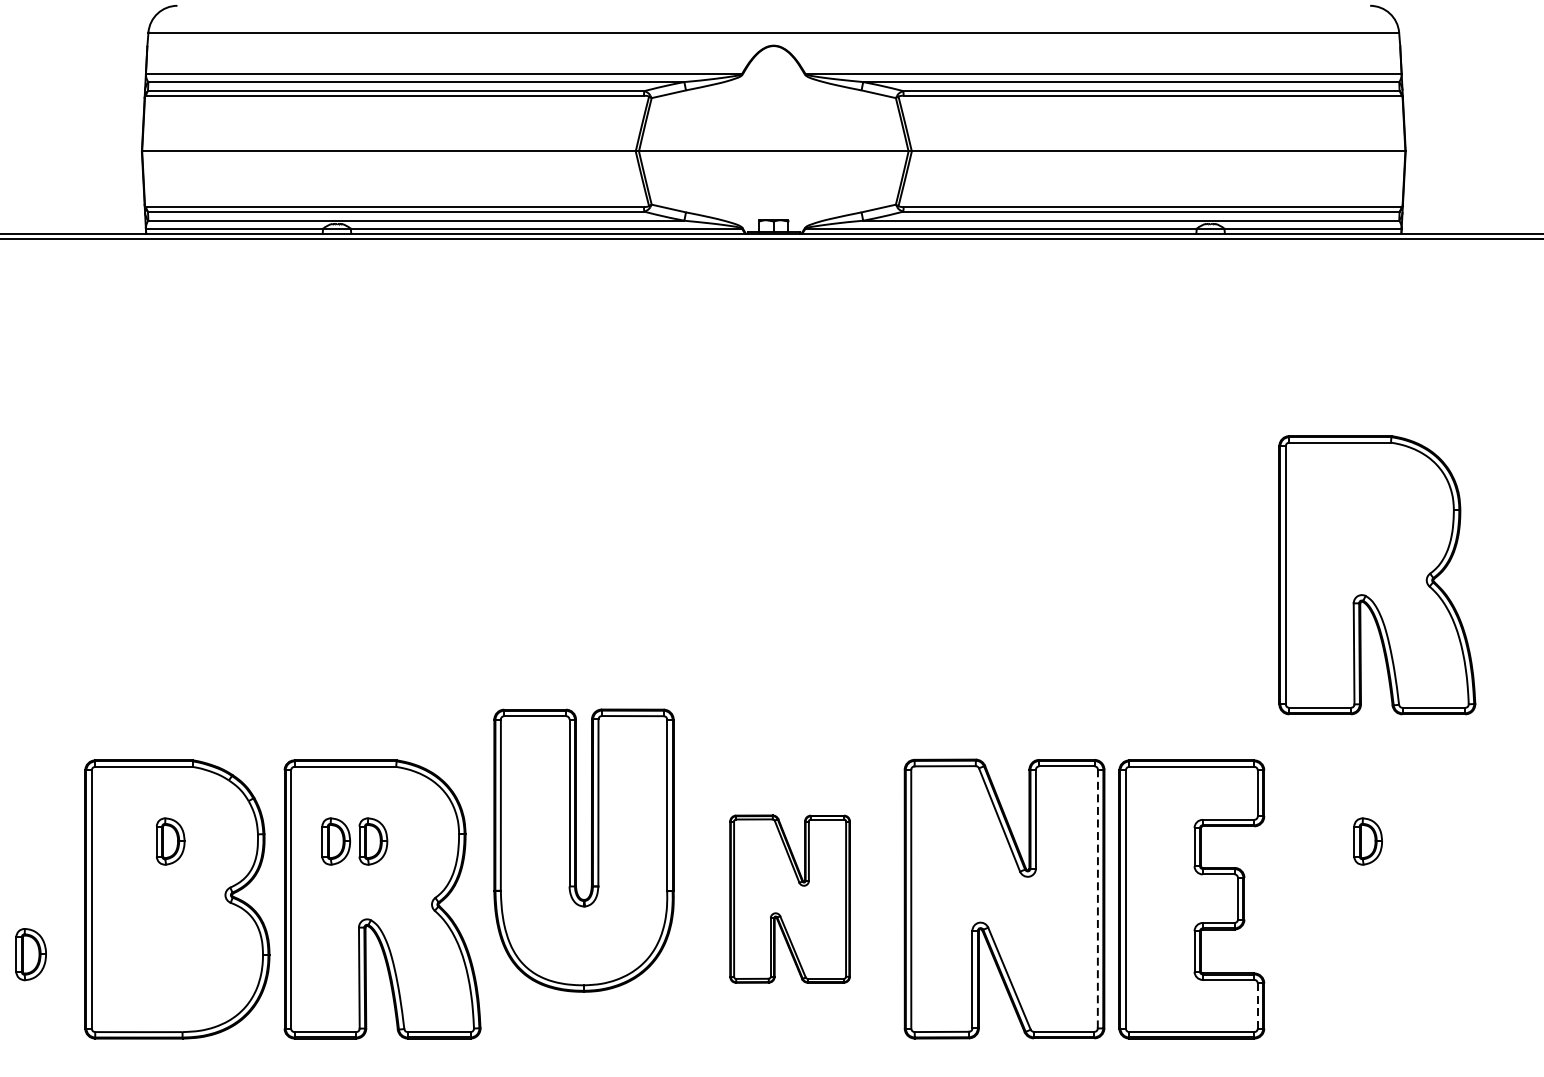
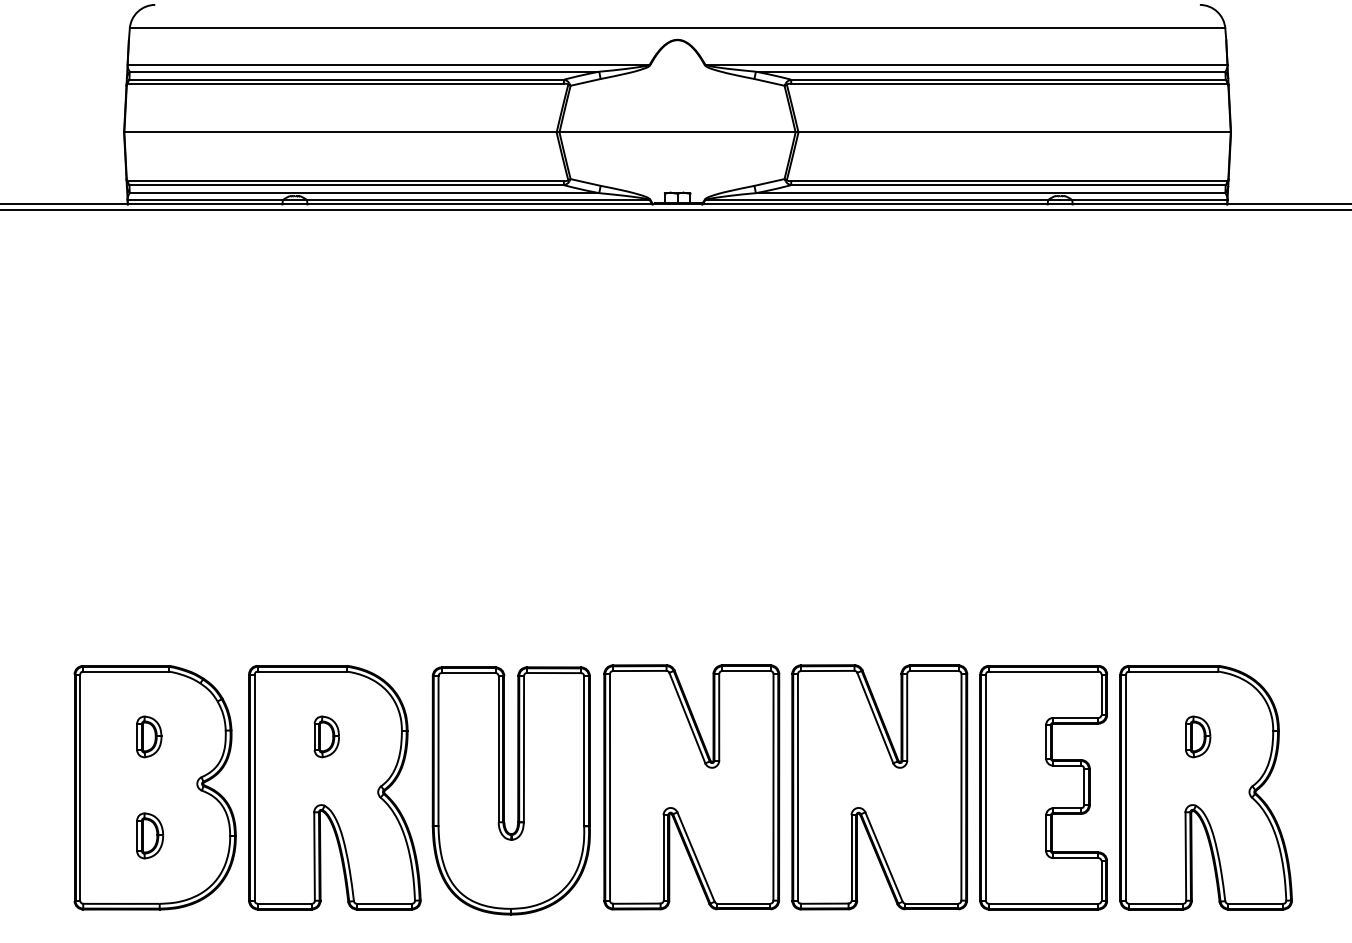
part: (1376, 575) -> (1205, 787), moved
part: (336, 841) -> (294, 736), removed
part: (583, 850) -> (510, 790), moved
line: (1097, 898) -> (961, 786), dashed -> solid
part: (789, 899) -> (691, 787), size x1.67
part: (31, 954) -> (150, 835), moved
line: (1257, 1005) -> (1101, 880), dashed -> solid

